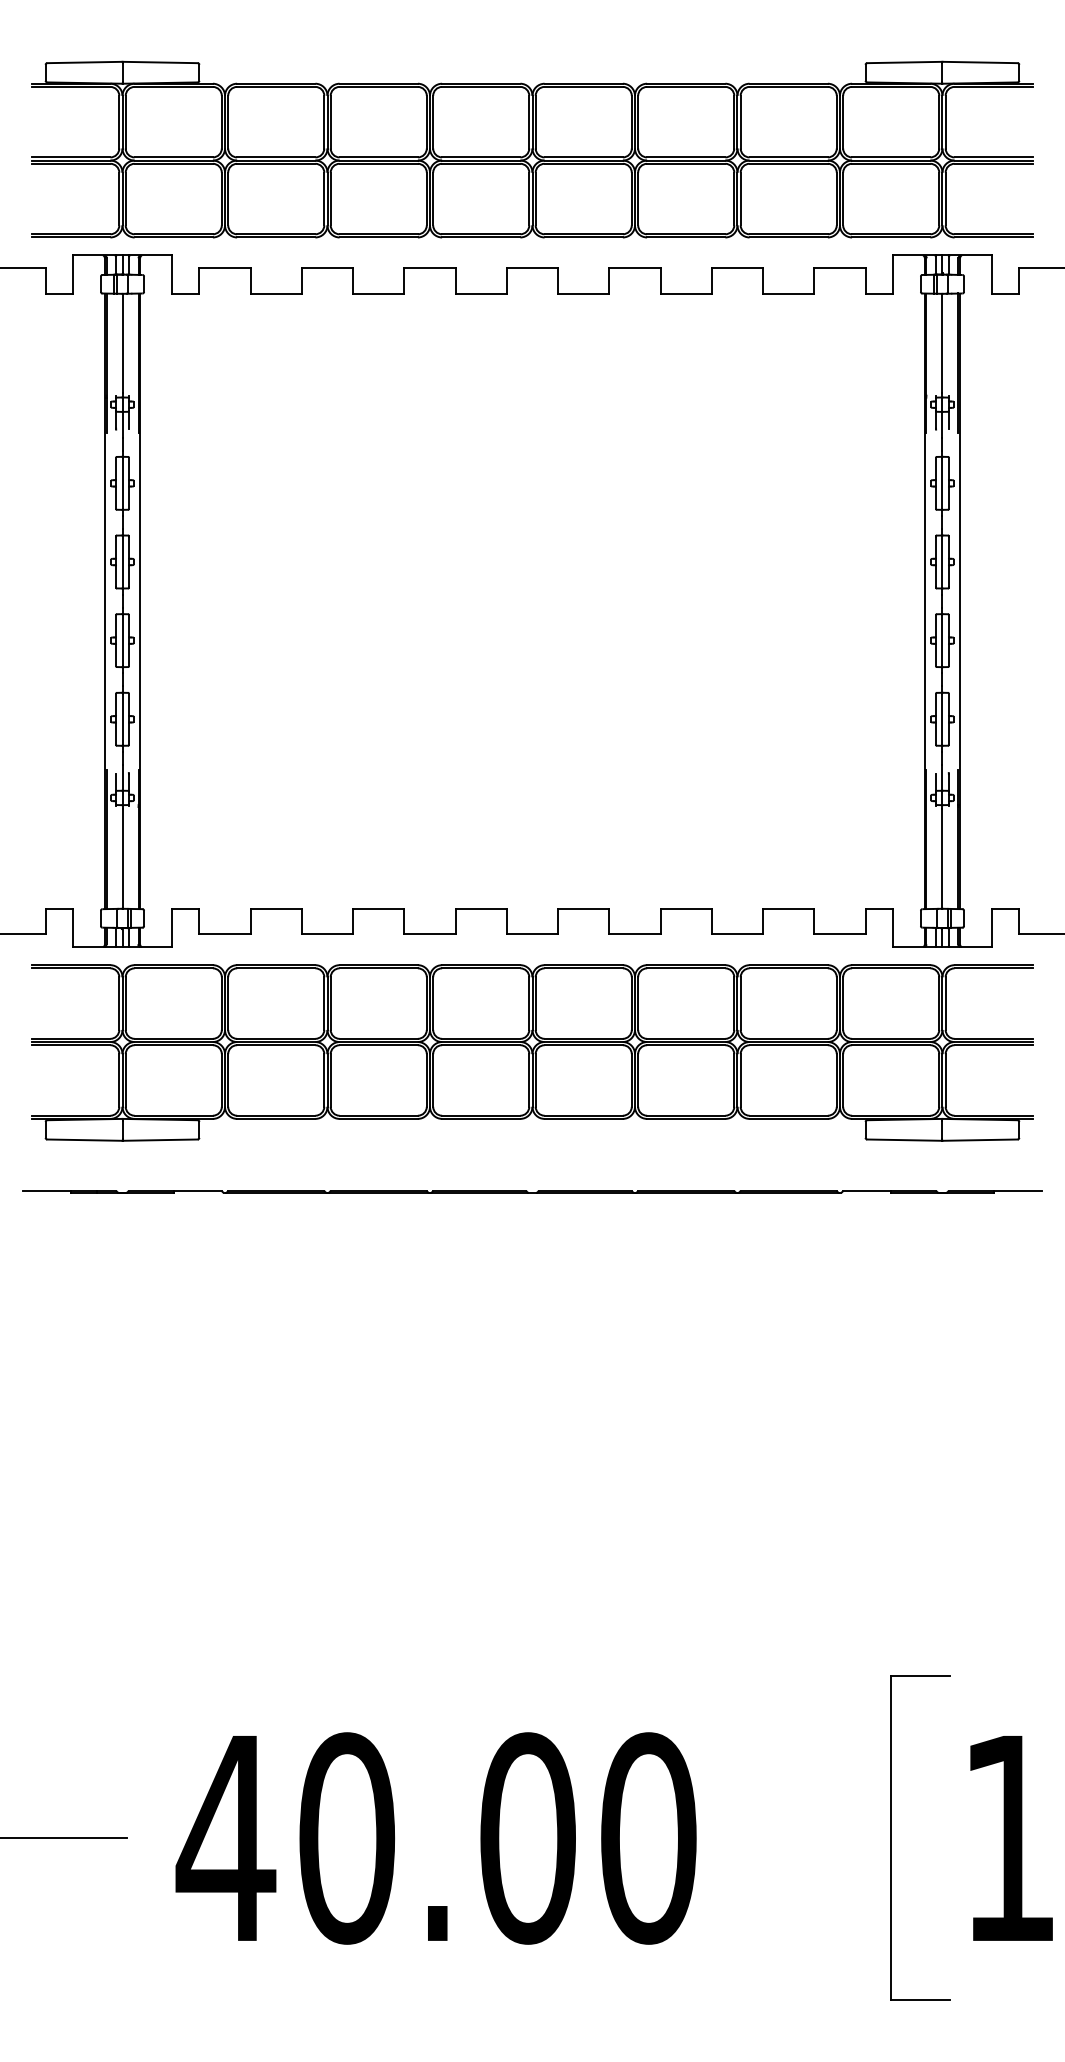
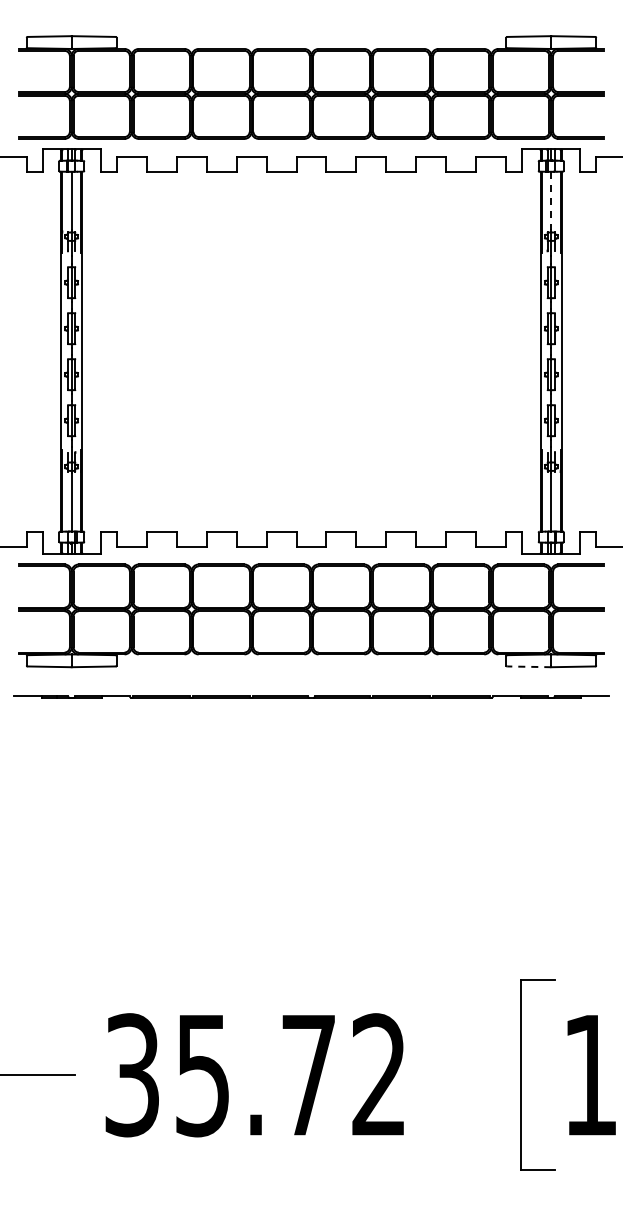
line: (942, 344) -> (551, 201), solid -> dashed
line: (903, 1139) -> (528, 666), solid -> dashed
text: (435, 1838) -> (254, 1075), 40.00 -> 35.72

